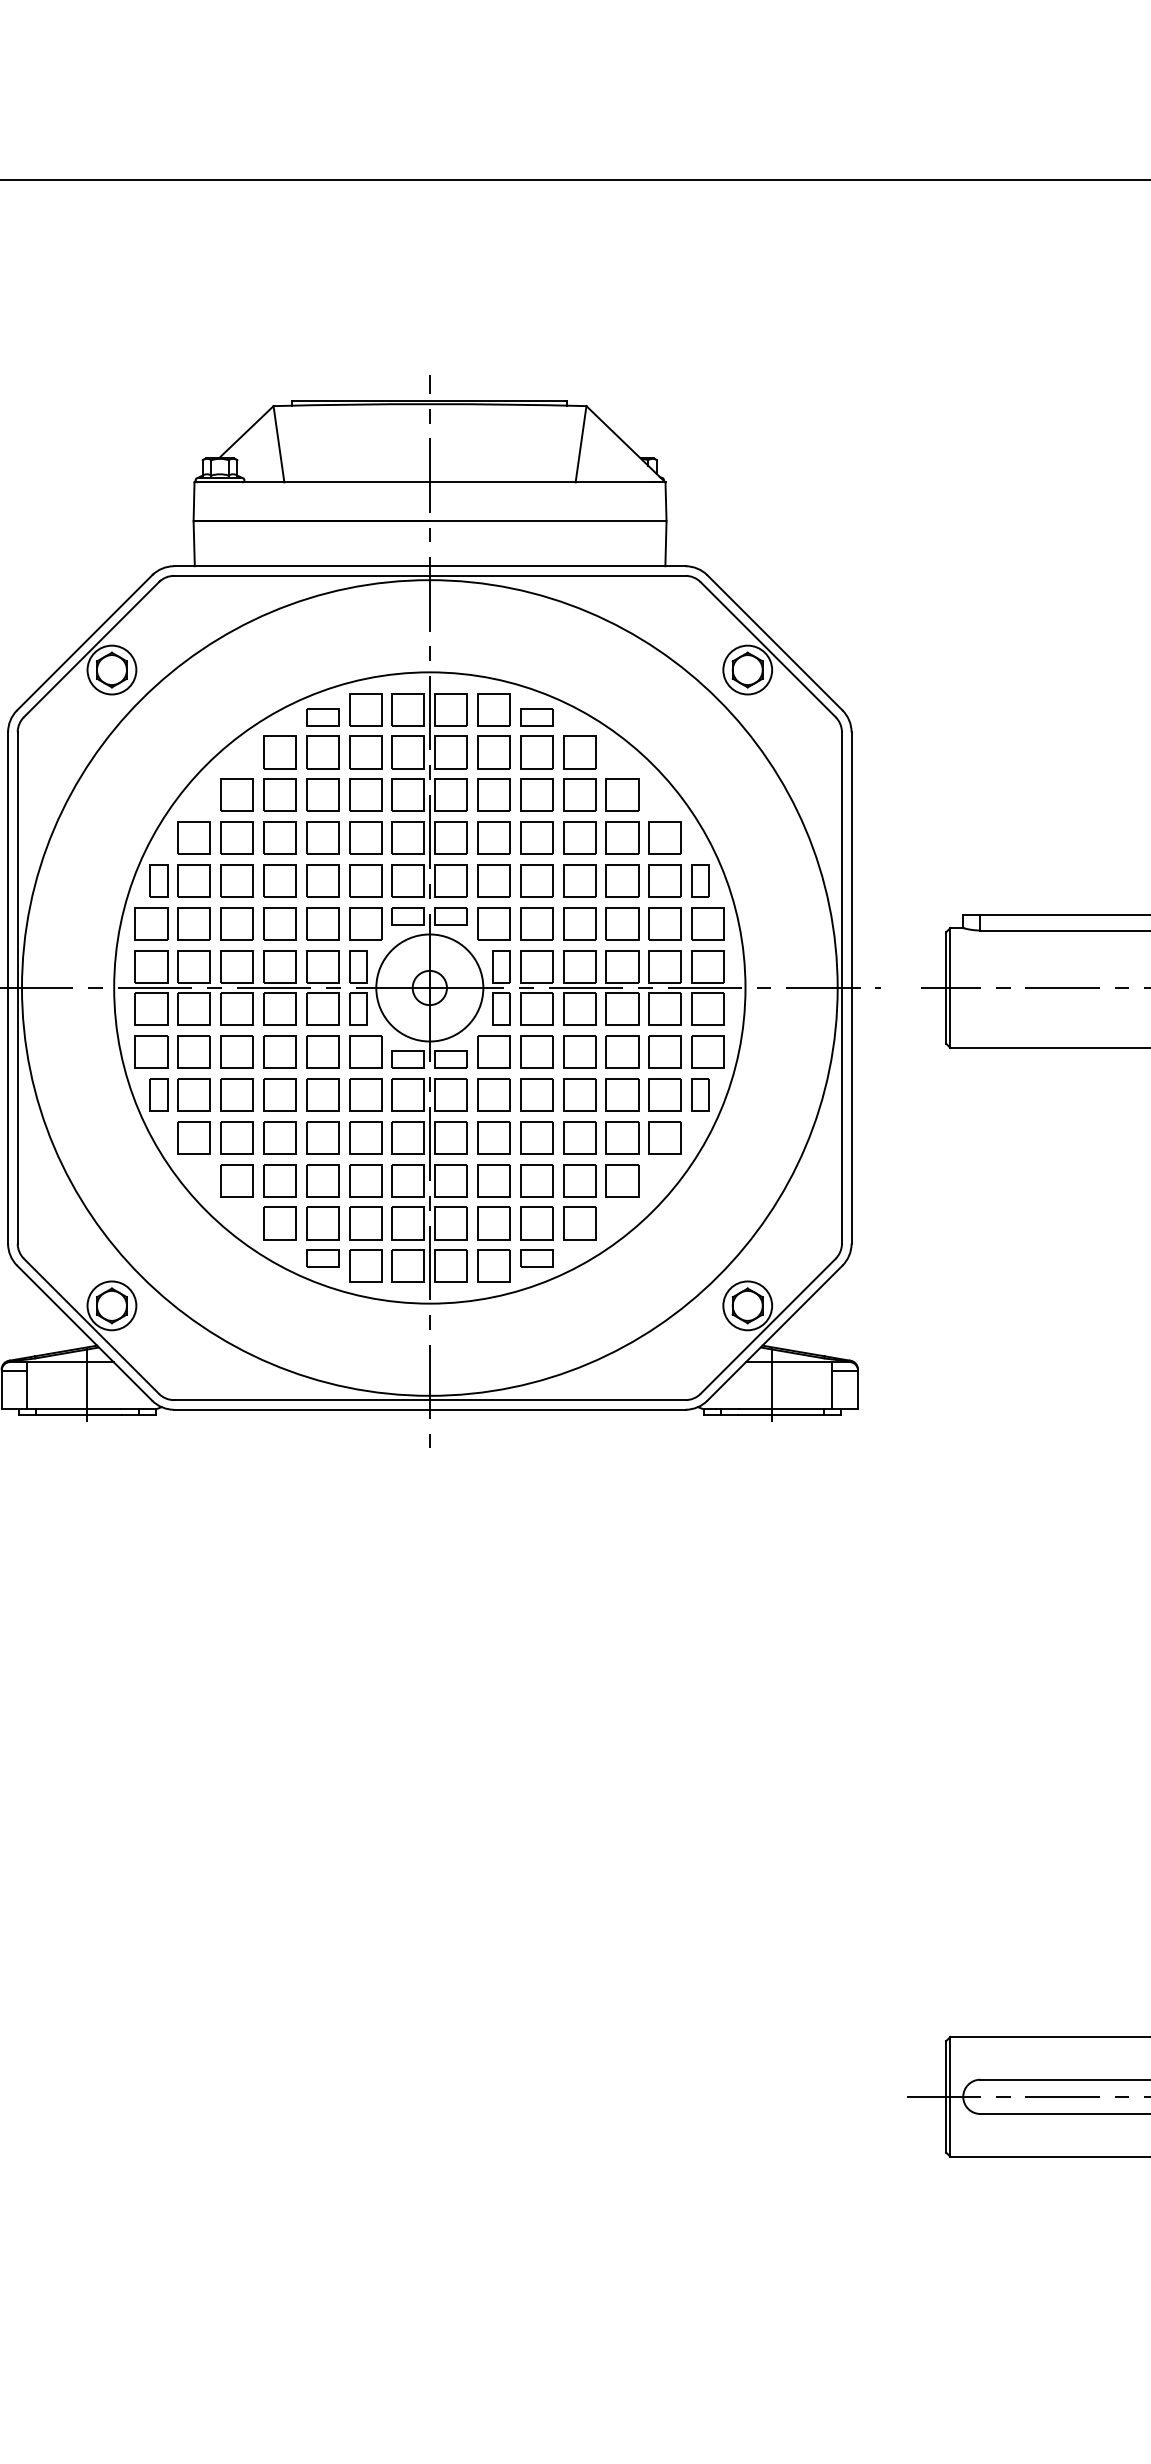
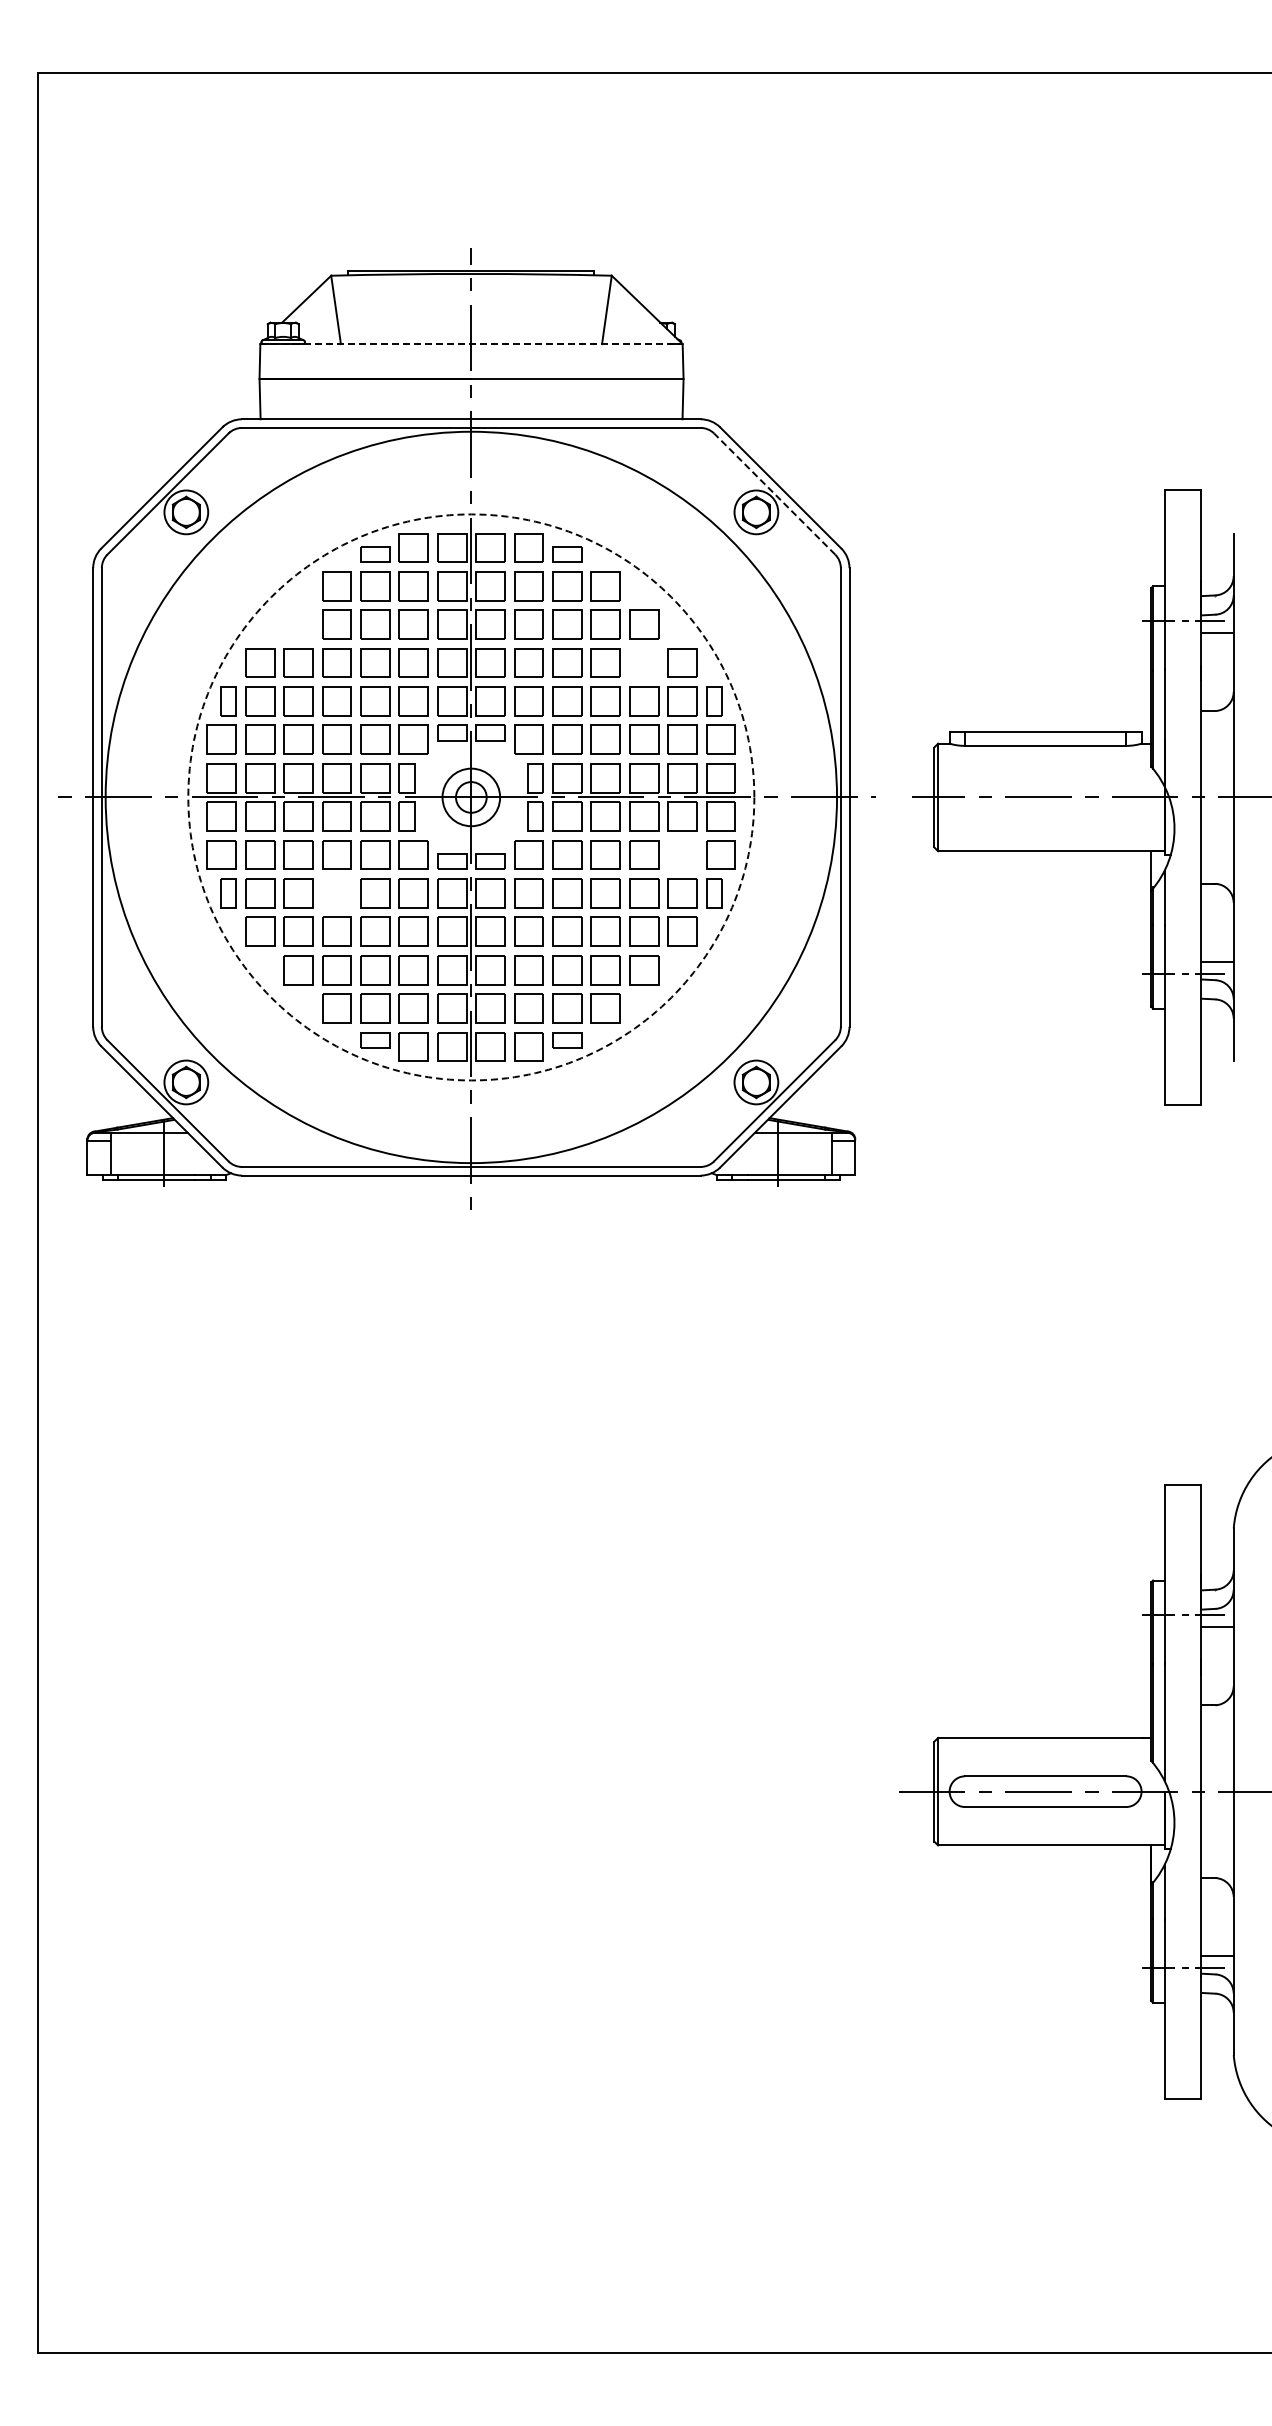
line: (431, 482) -> (472, 344), solid -> dashed
line: (767, 650) -> (774, 494), solid -> dashed
part: (237, 795) -> (298, 624), removed
part: (622, 837) -> (644, 662), removed
circle: (430, 988) -> (471, 797), size x0.6
circle: (430, 988) -> (471, 797), solid -> dashed
part: (665, 1051) -> (682, 854), removed
part: (279, 1095) -> (336, 893), removed

